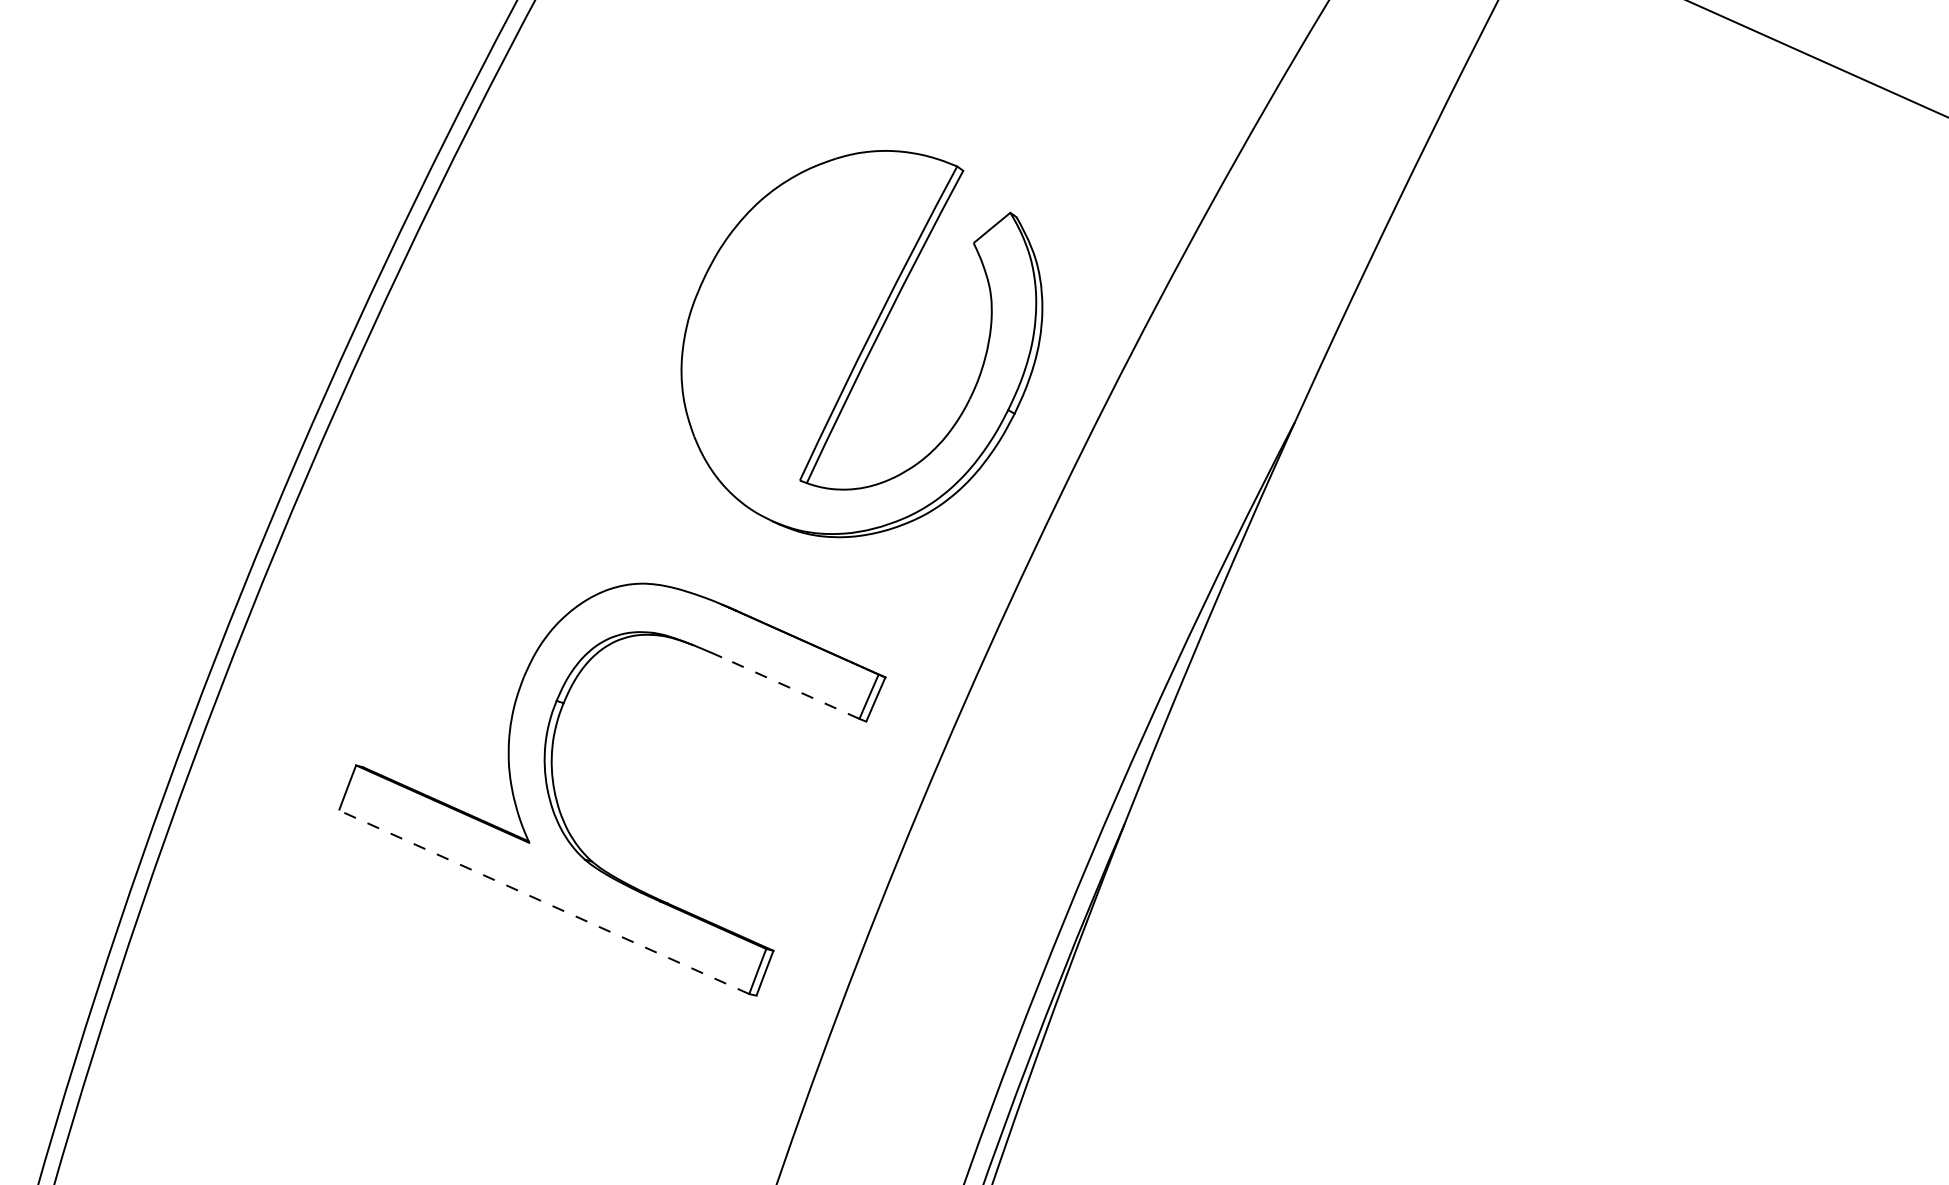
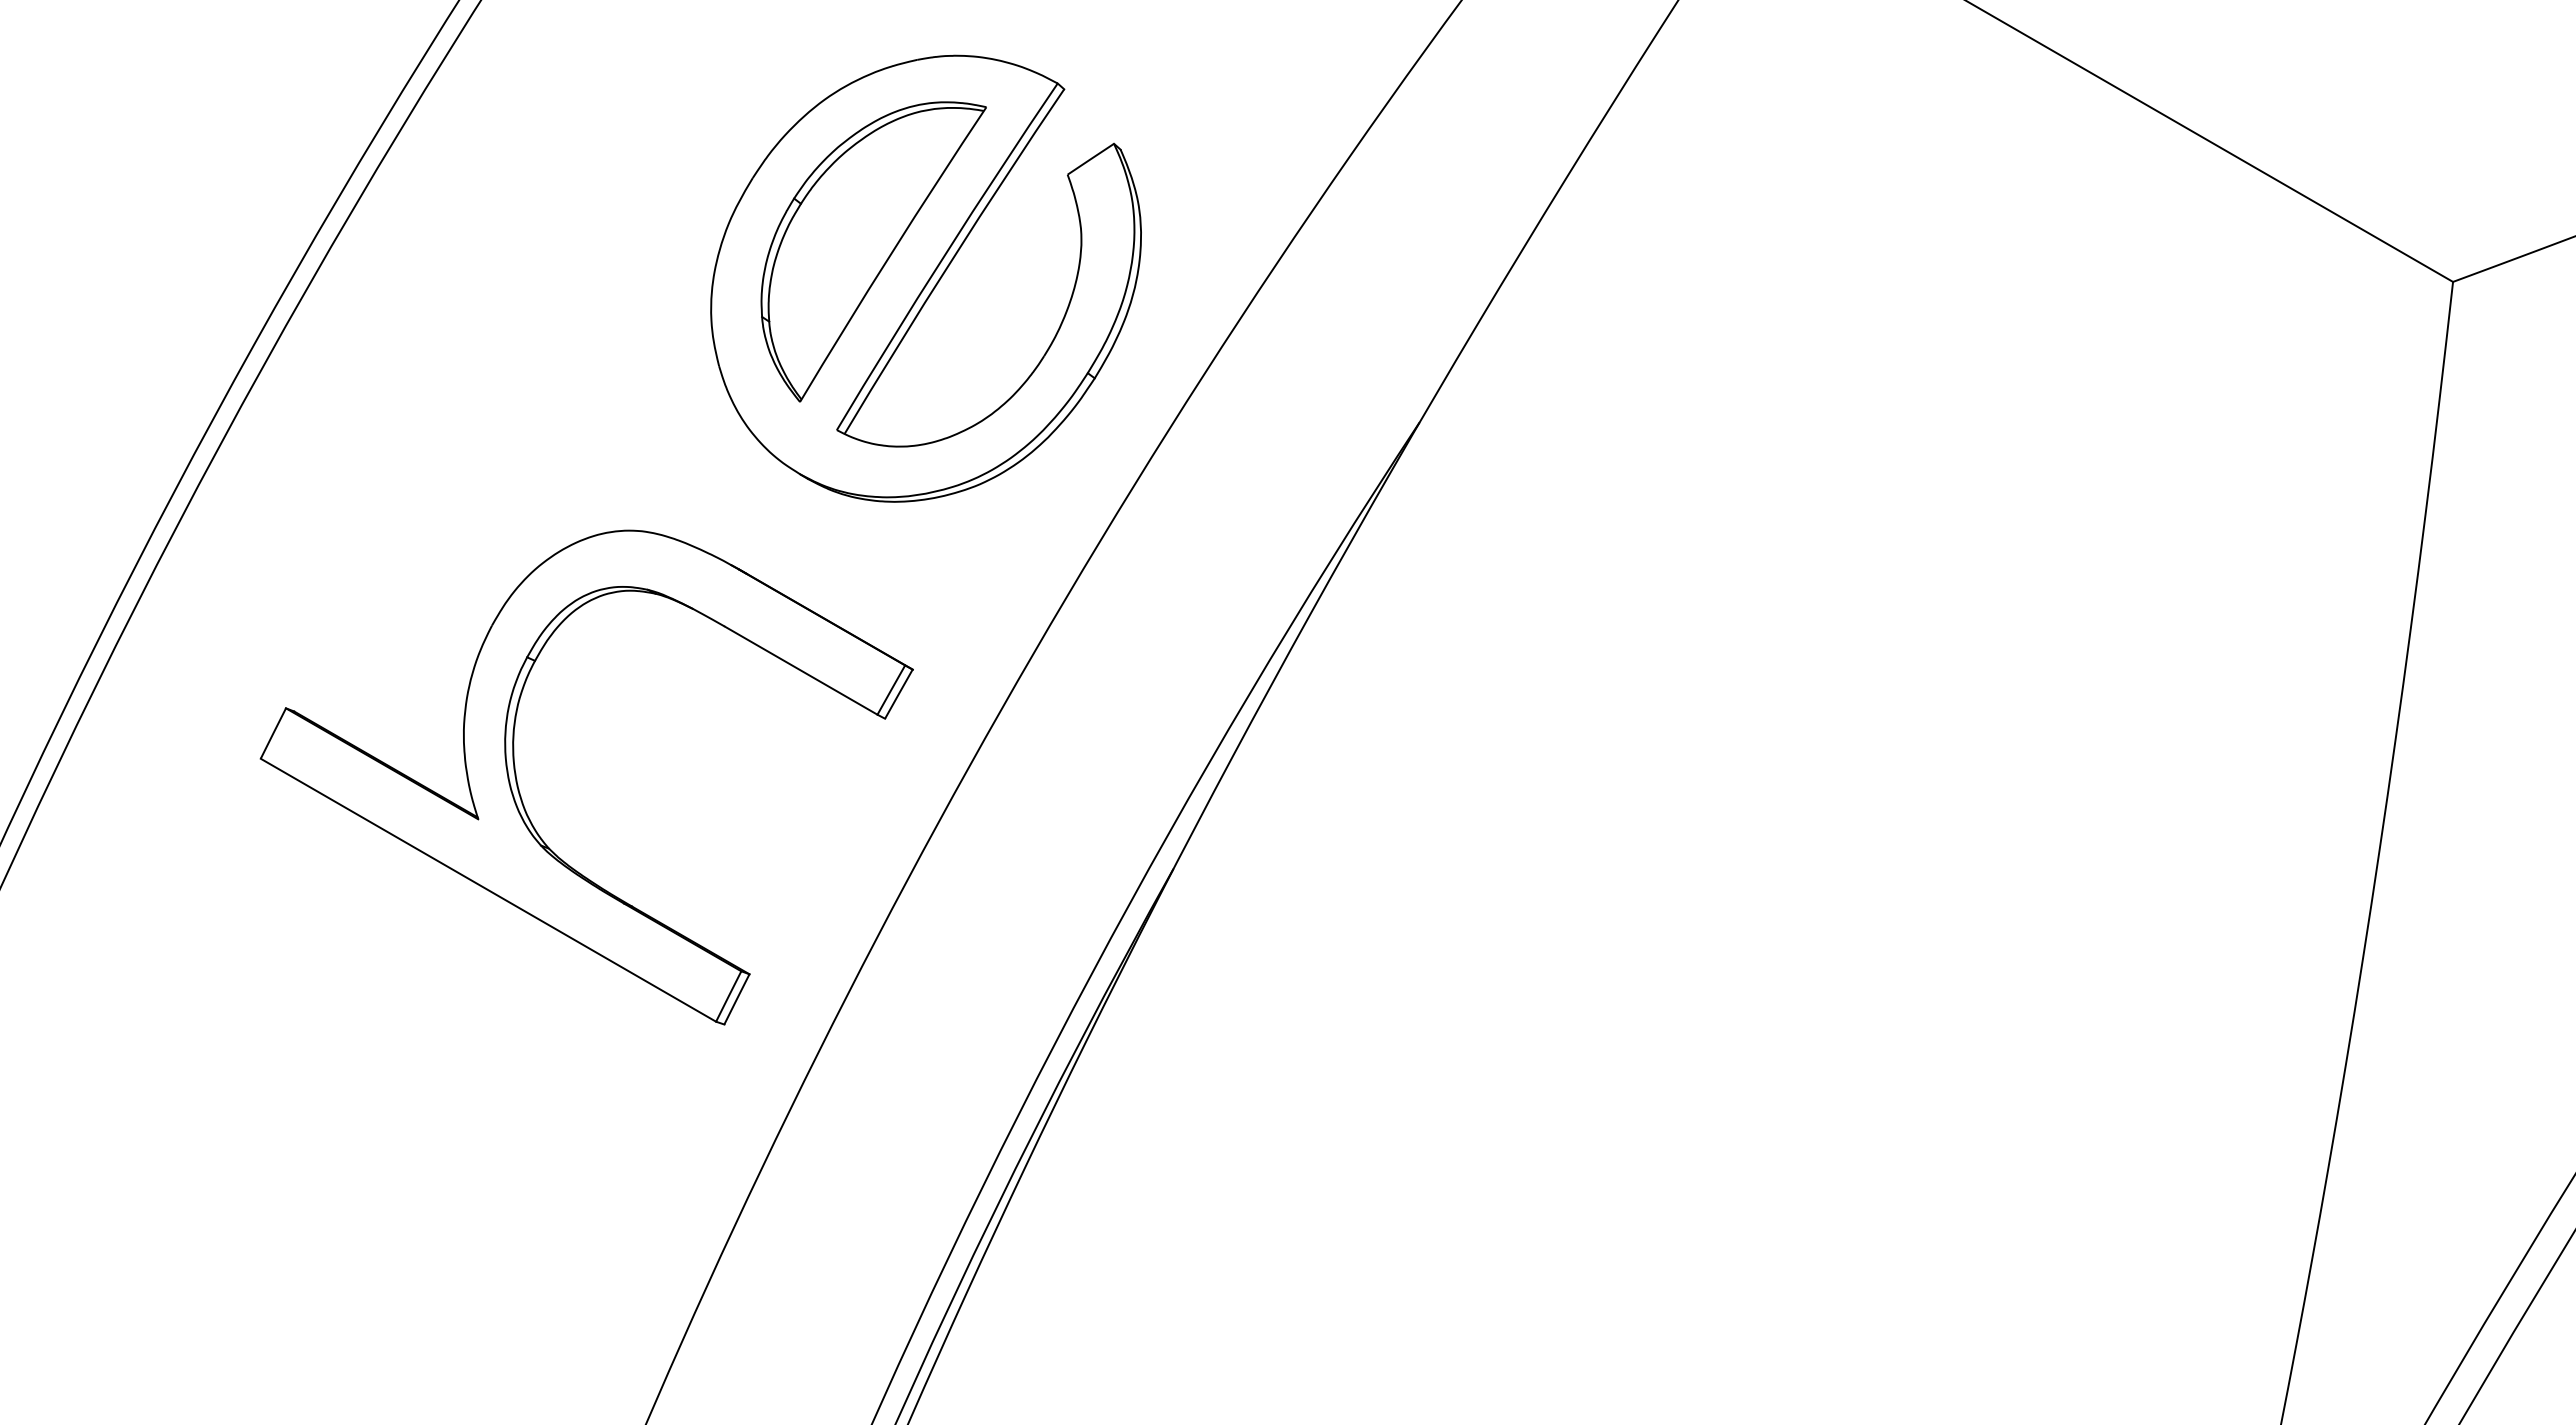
part: (815, 325) -> (873, 251), added
line: (790, 688) -> (800, 670), dashed -> solid
line: (544, 902) -> (488, 890), dashed -> solid

